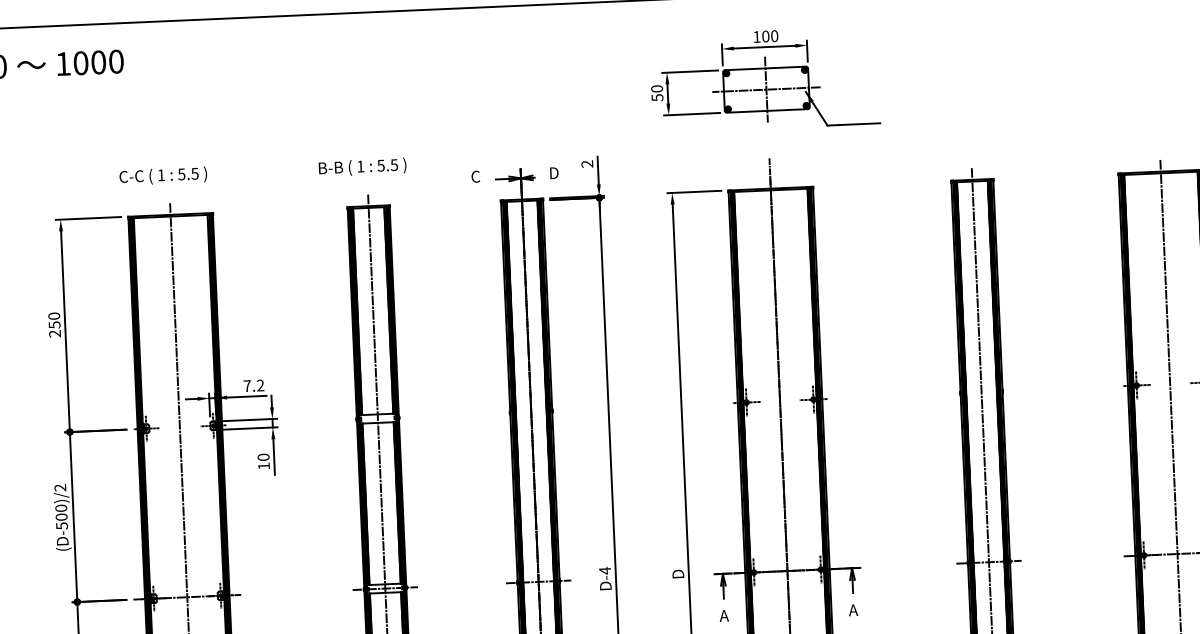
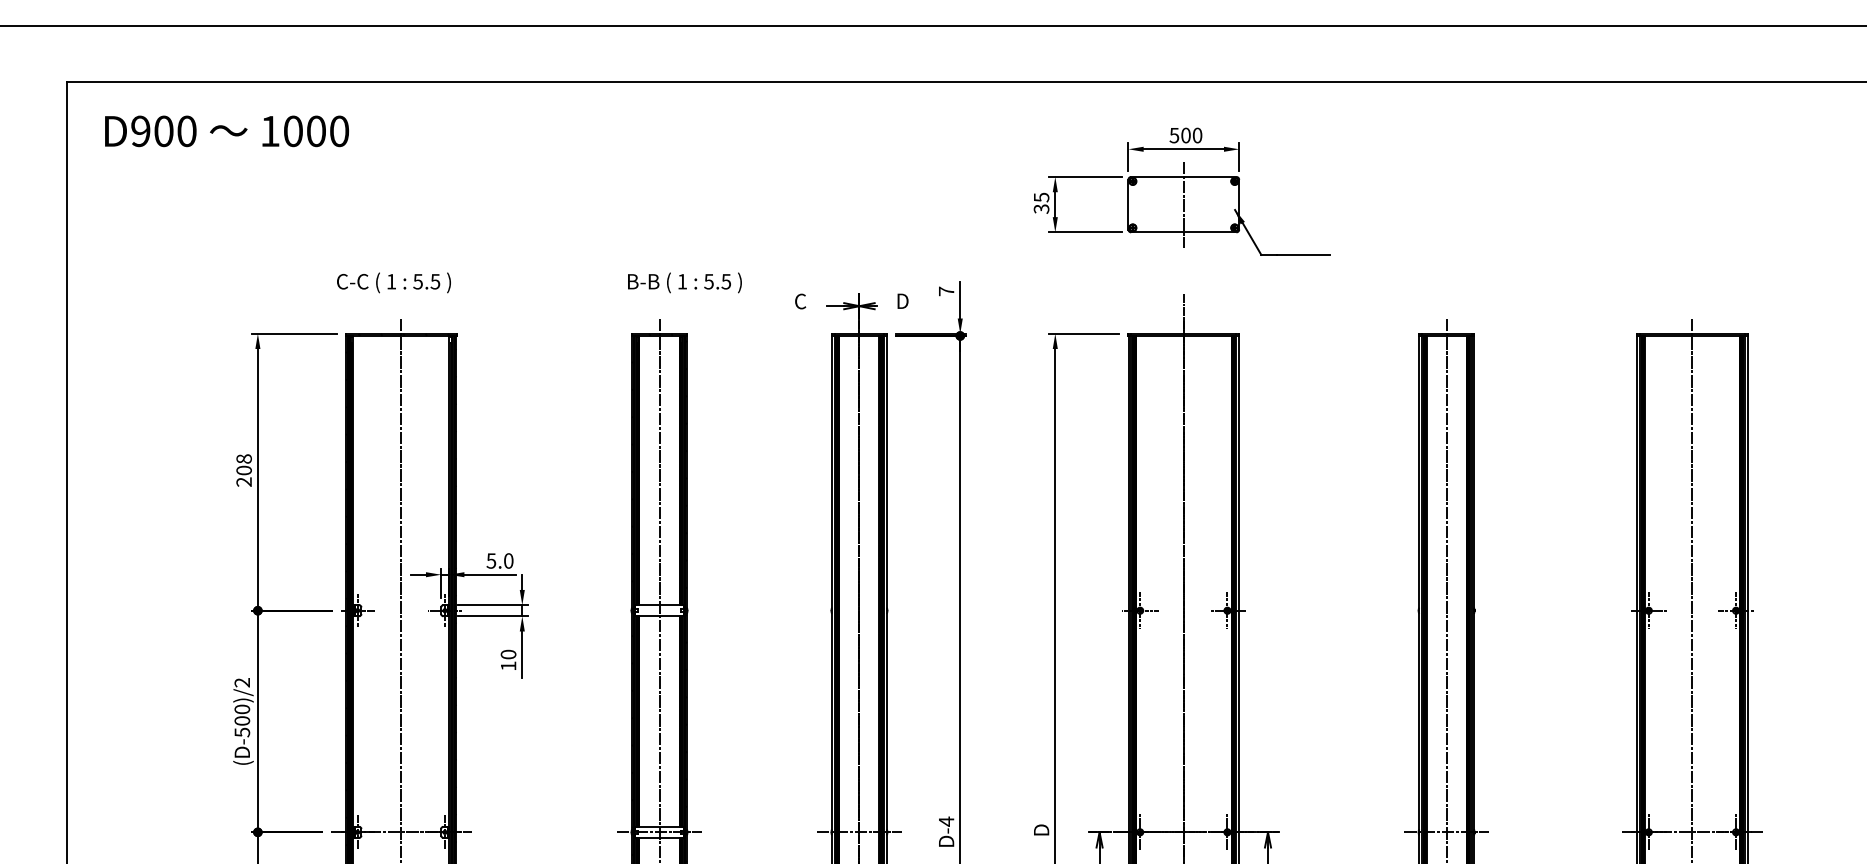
text: (756, 36) -> (1174, 135), 100 -> 500
line: (766, 89) -> (1183, 204), removed
text: (657, 92) -> (1041, 202), 50 -> 35
text: (587, 164) -> (946, 291), 2 -> 7
text: (362, 167) -> (684, 282), moved
text: (53, 320) -> (243, 464), 250 -> 208
text: (253, 385) -> (499, 560), 7.2 -> 5.0

